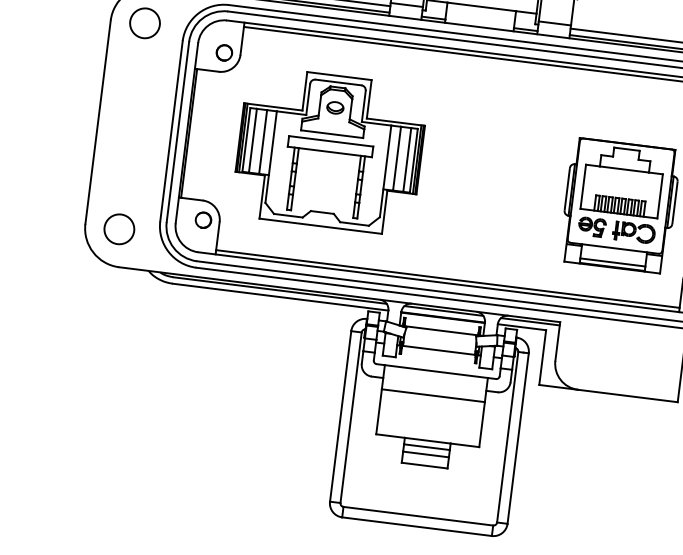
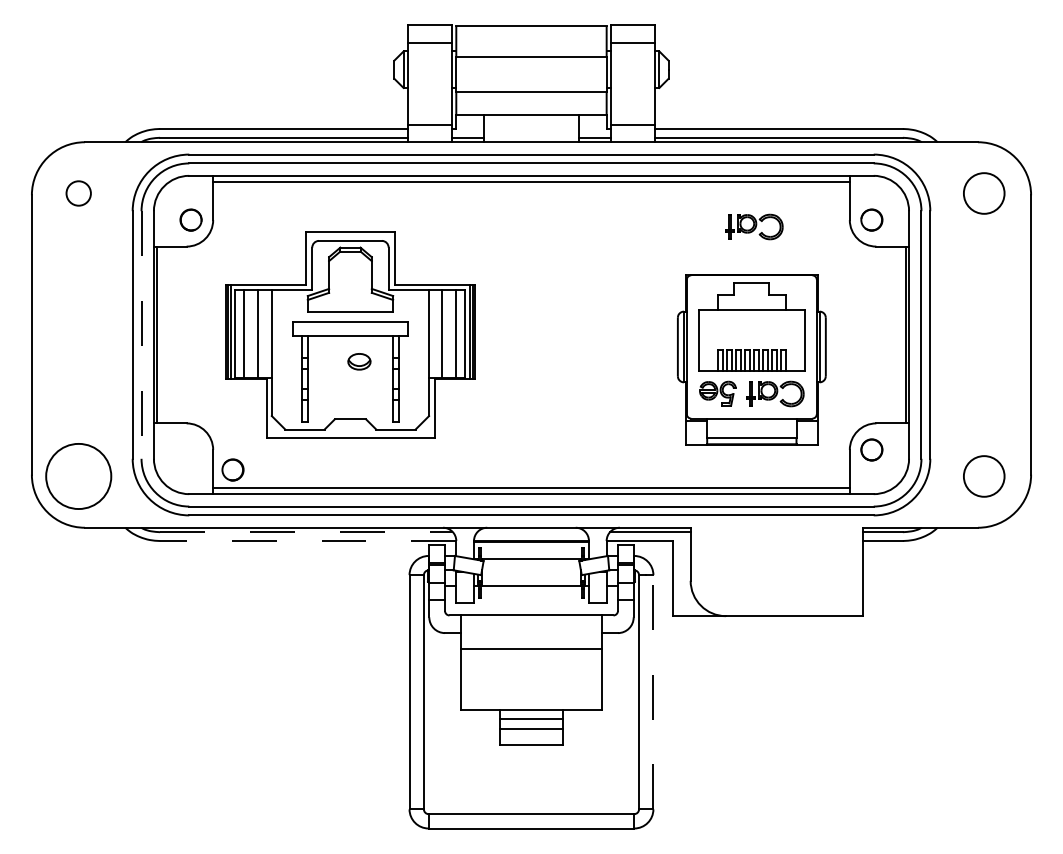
circle: (144, 23) -> (78, 193), size x0.6
part: (335, 107) -> (359, 361), moved
part: (633, 108) -> (754, 226), added
line: (177, 132) -> (141, 335), solid -> dashed
circle: (203, 219) -> (232, 469), moved
circle: (119, 229) -> (78, 476), size x1.6
line: (280, 290) -> (307, 532), solid -> dashed
line: (280, 297) -> (307, 541), solid -> dashed
line: (443, 311) -> (531, 532), removed
line: (518, 438) -> (653, 691), solid -> dashed

